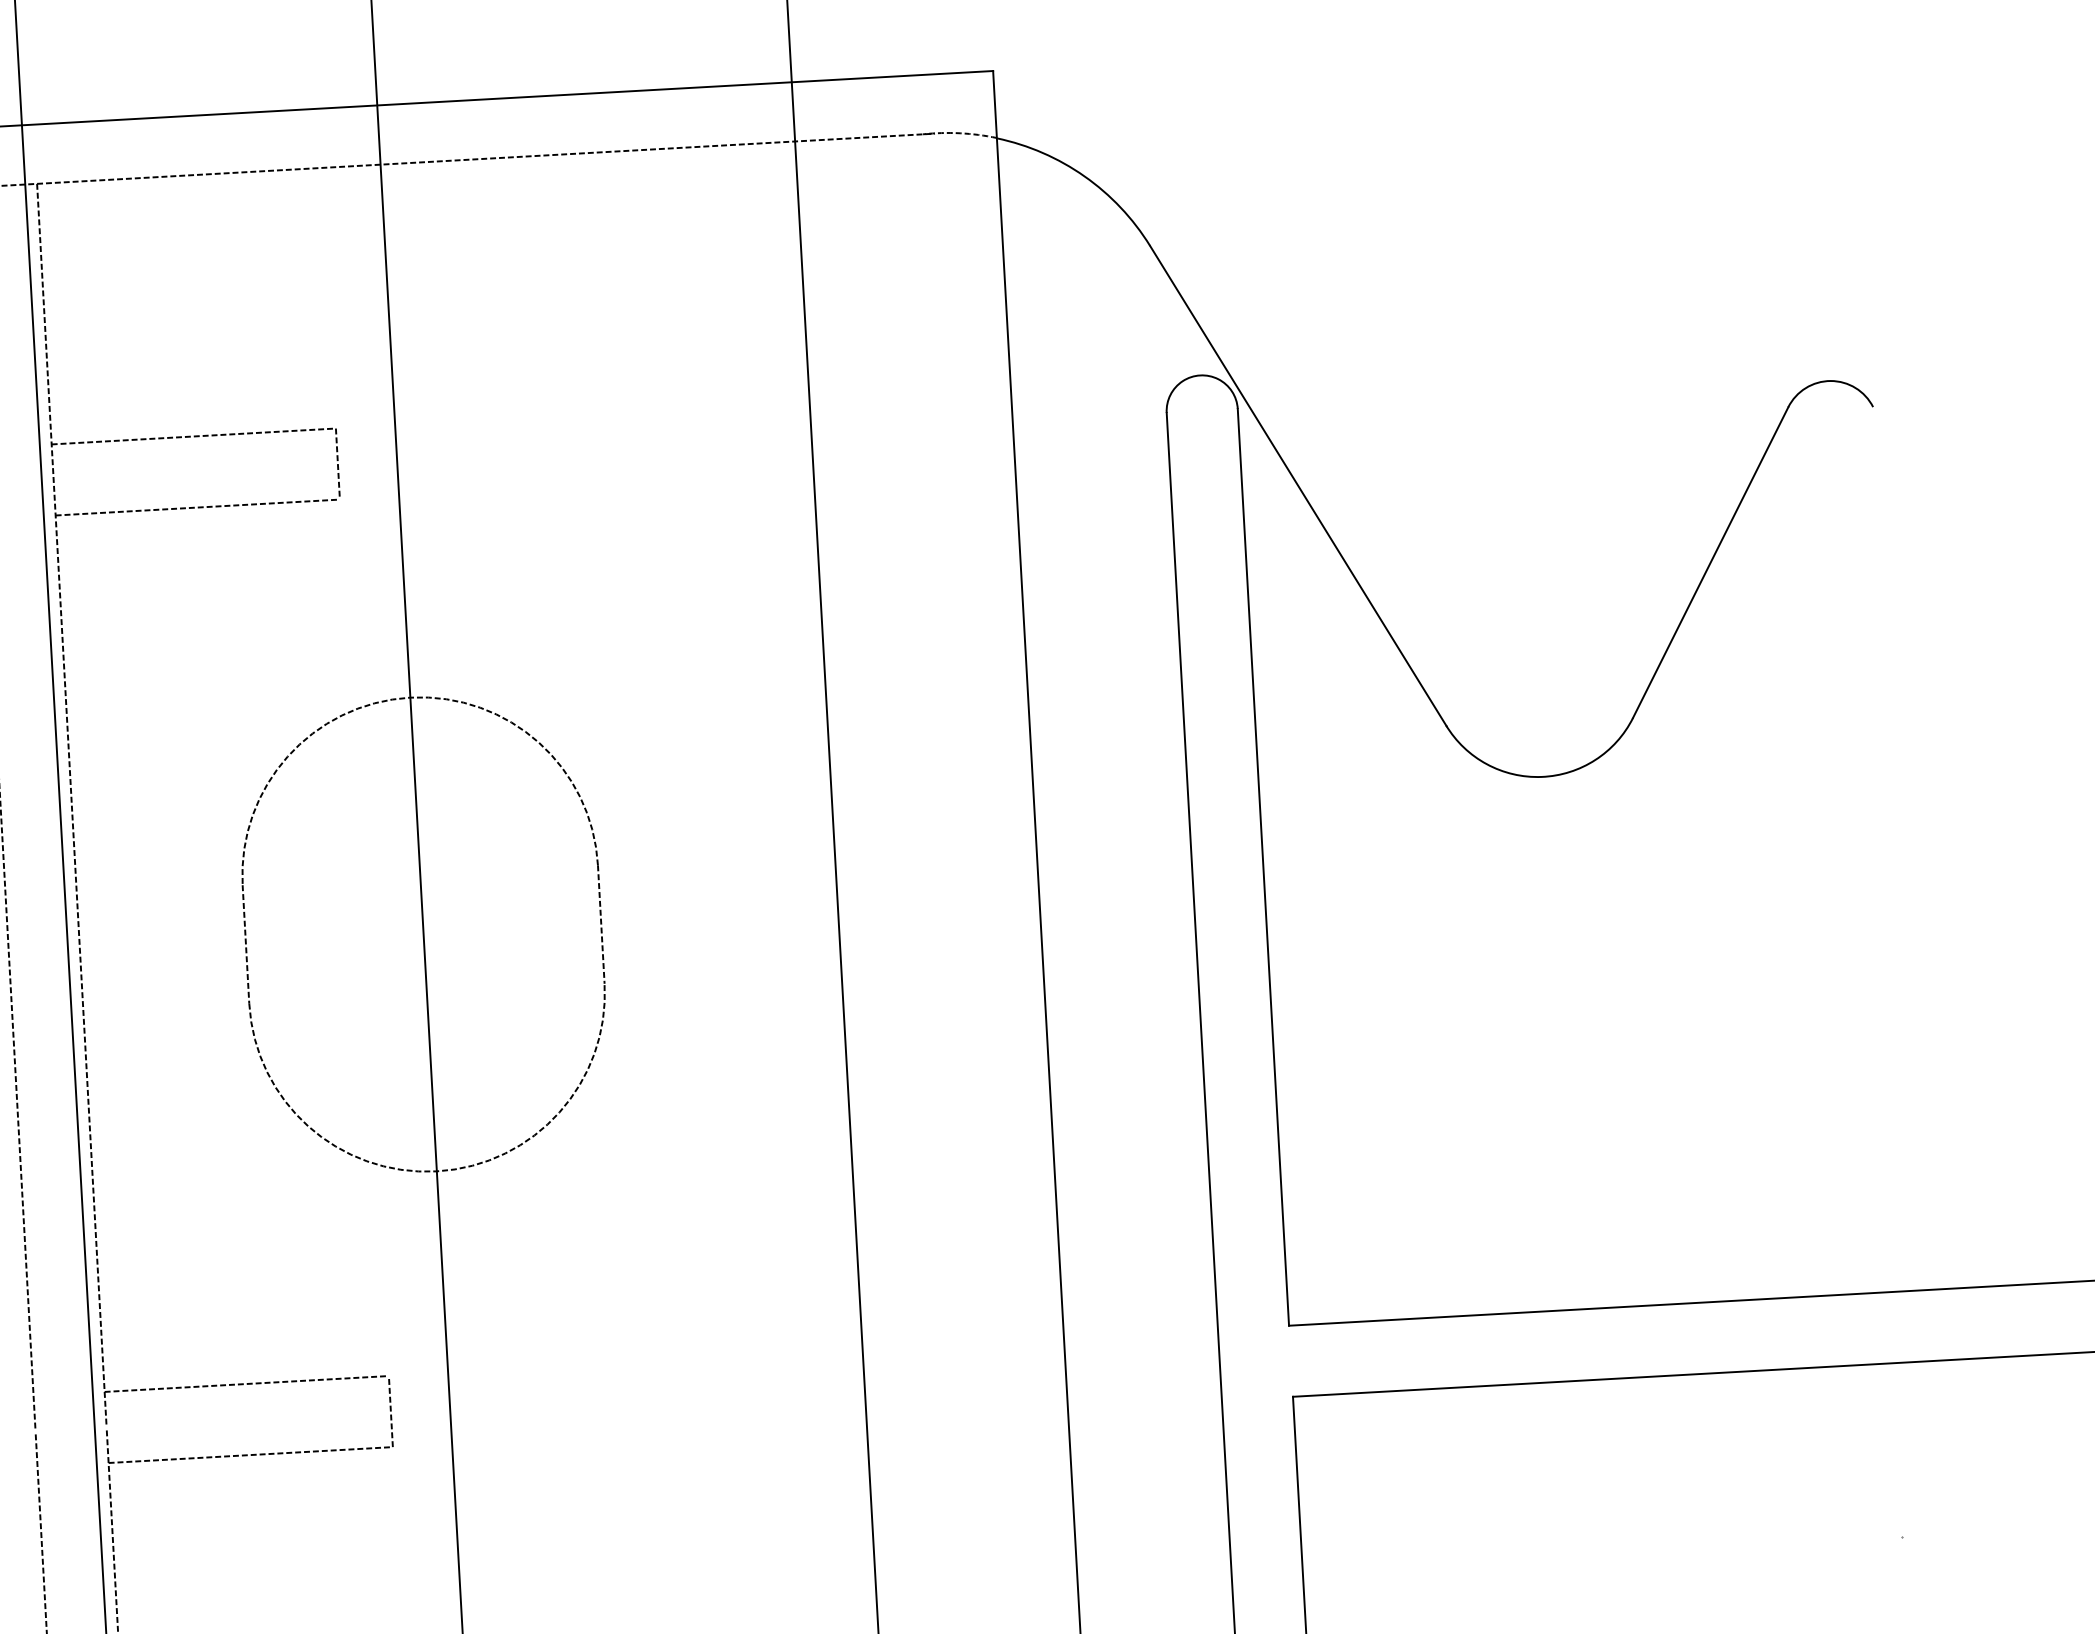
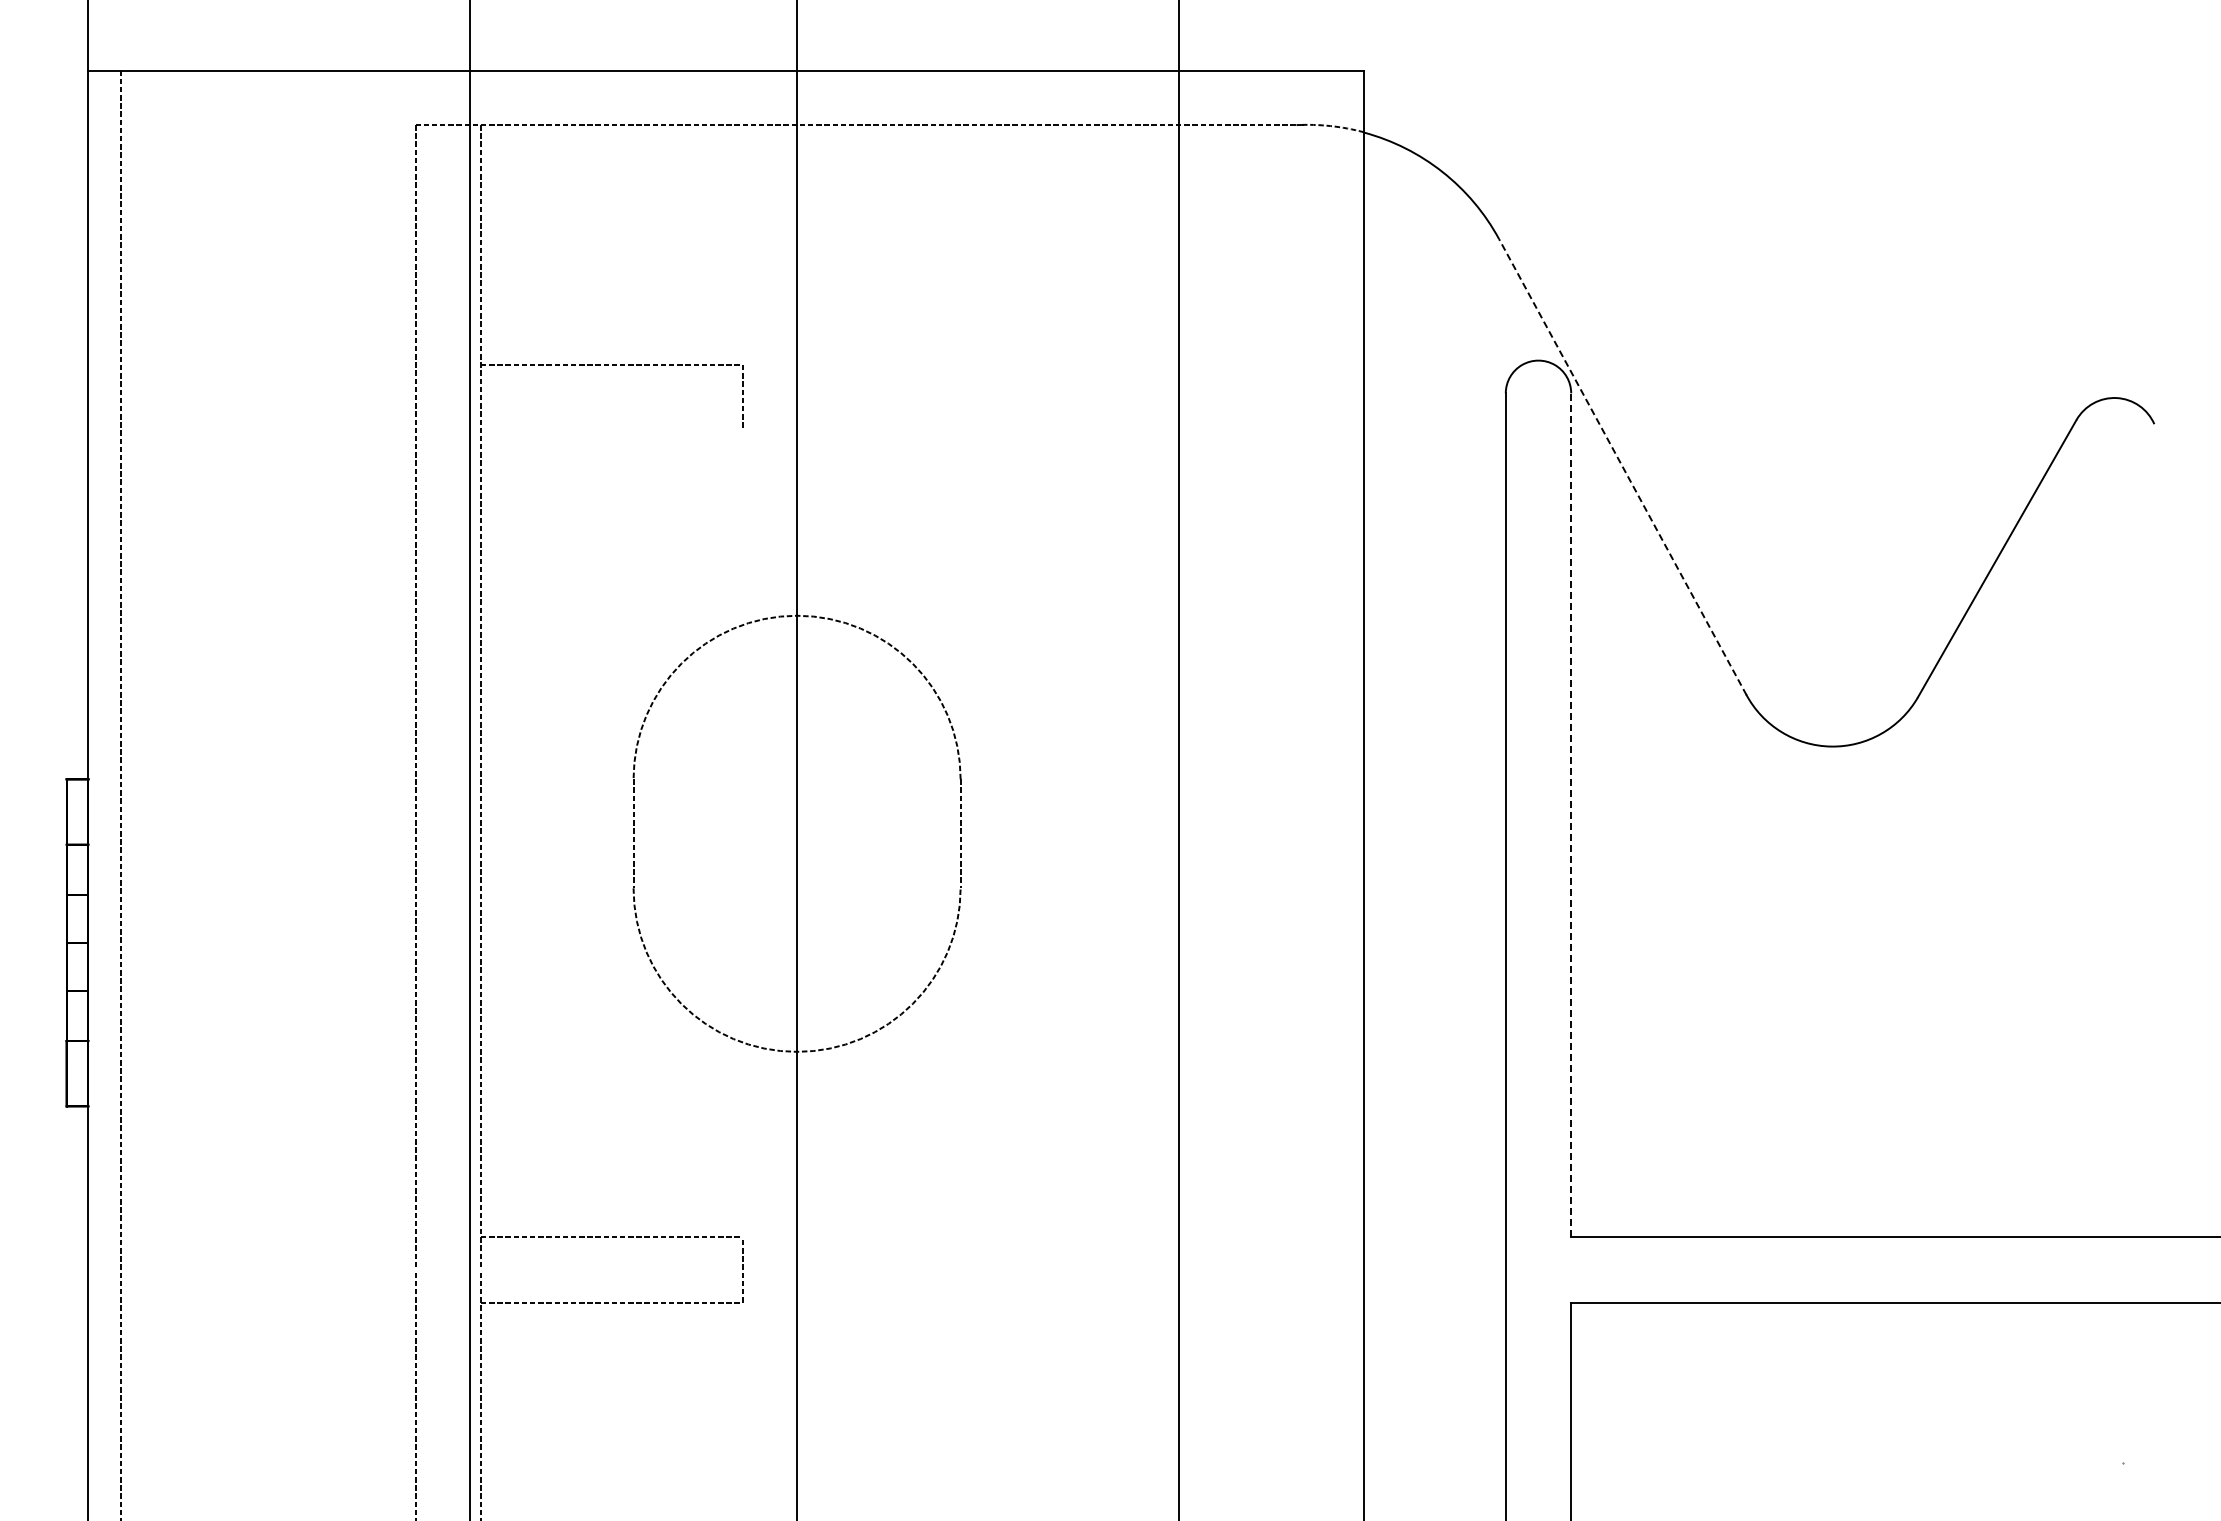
line: (1297, 485) -> (1622, 466), solid -> dashed
line: (197, 507) -> (611, 430), removed
line: (1263, 867) -> (1571, 815), solid -> dashed

